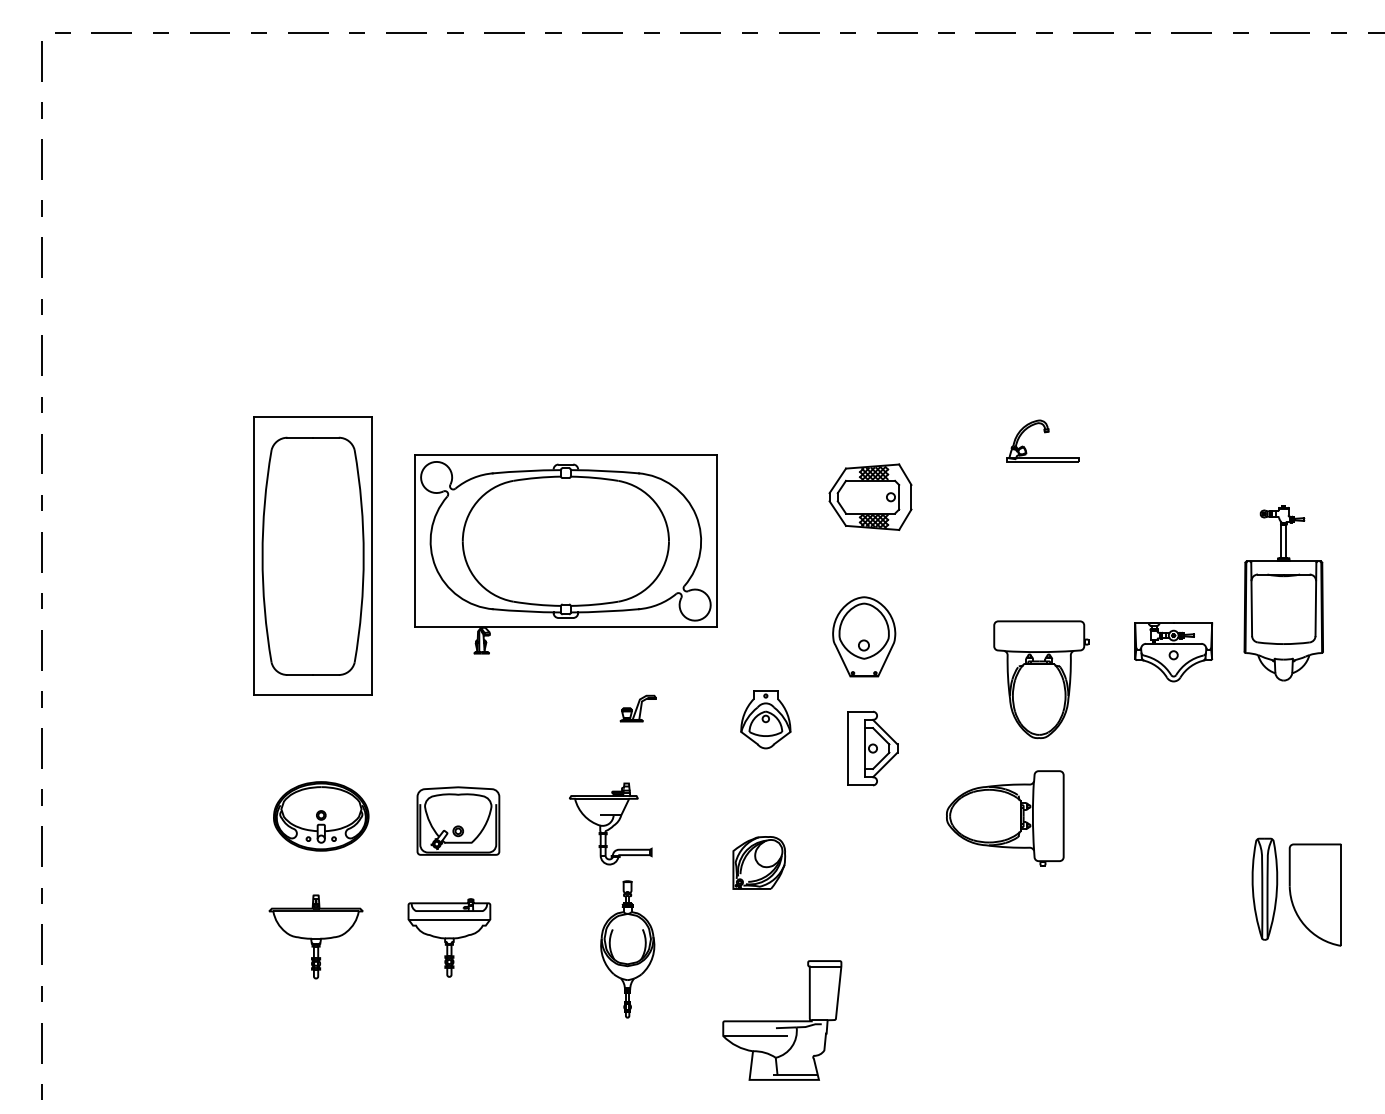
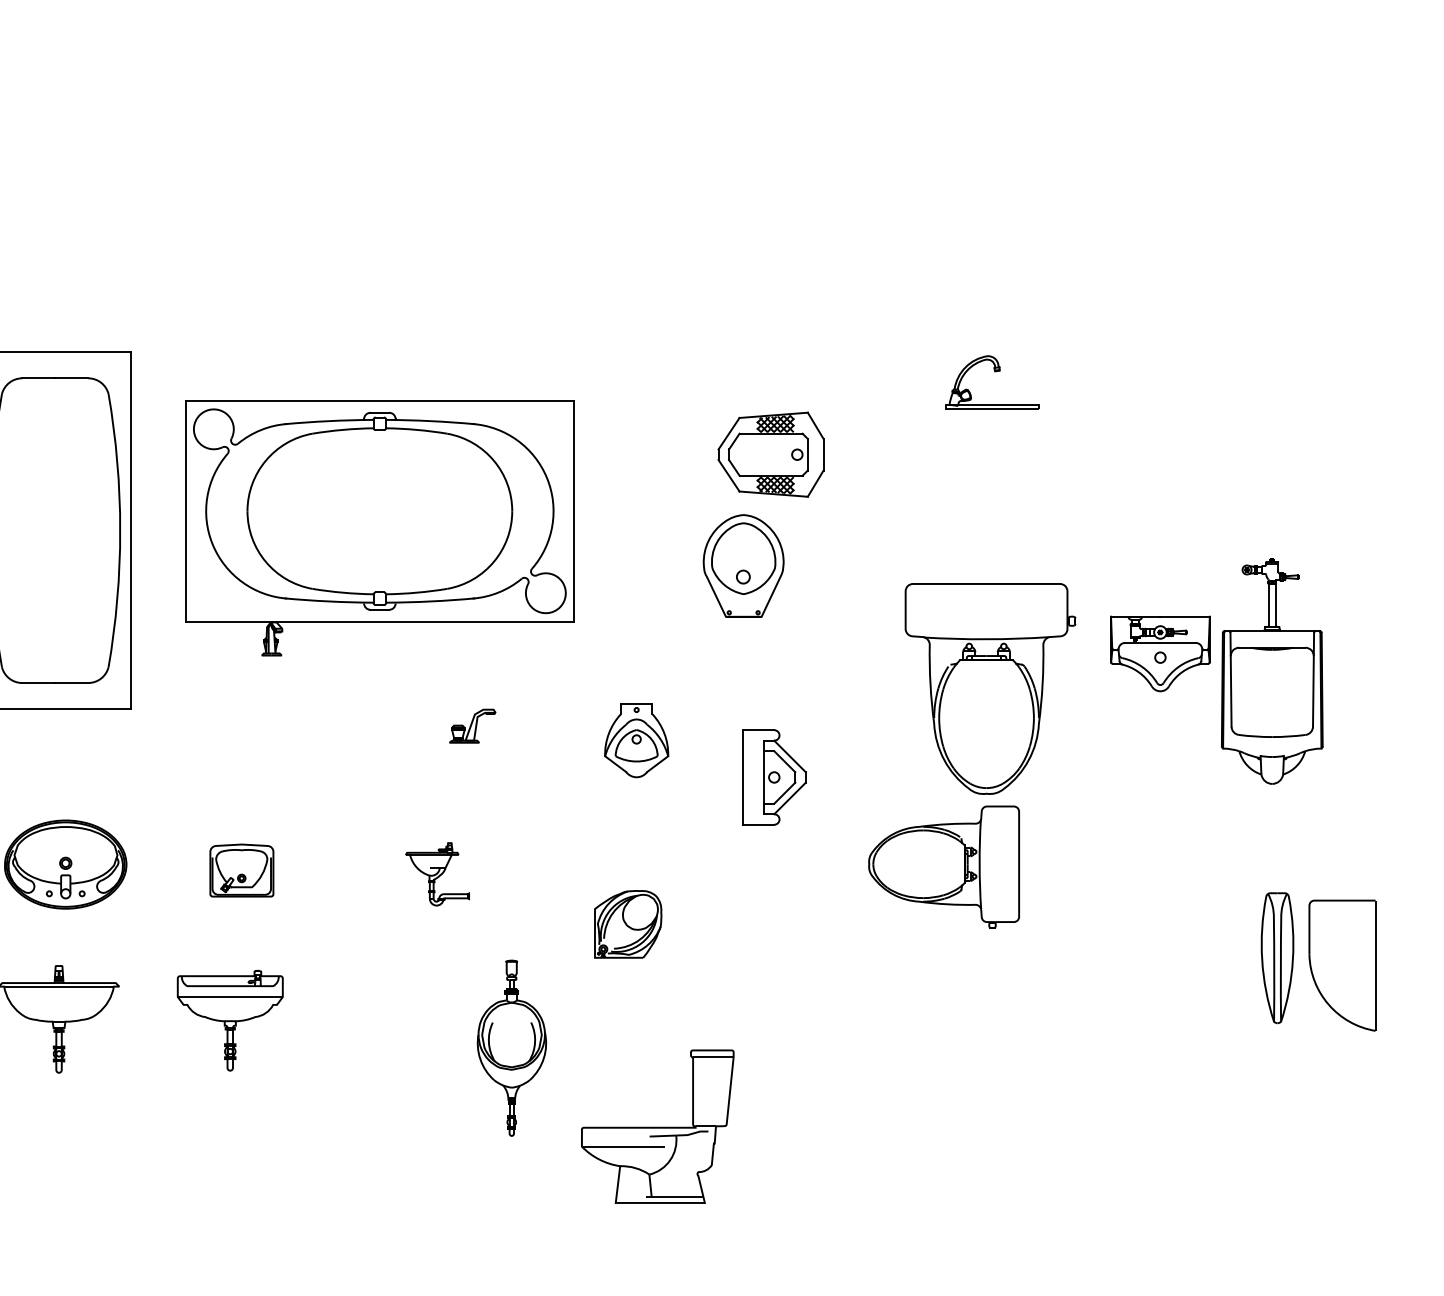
part: (1283, 593) -> (1271, 672), moved
part: (864, 636) -> (744, 565), moved
part: (1041, 679) -> (990, 688), size x1.4
part: (458, 820) -> (241, 869), size x0.6
part: (610, 823) -> (437, 873), size x0.6
part: (627, 949) -> (511, 1048), moved

